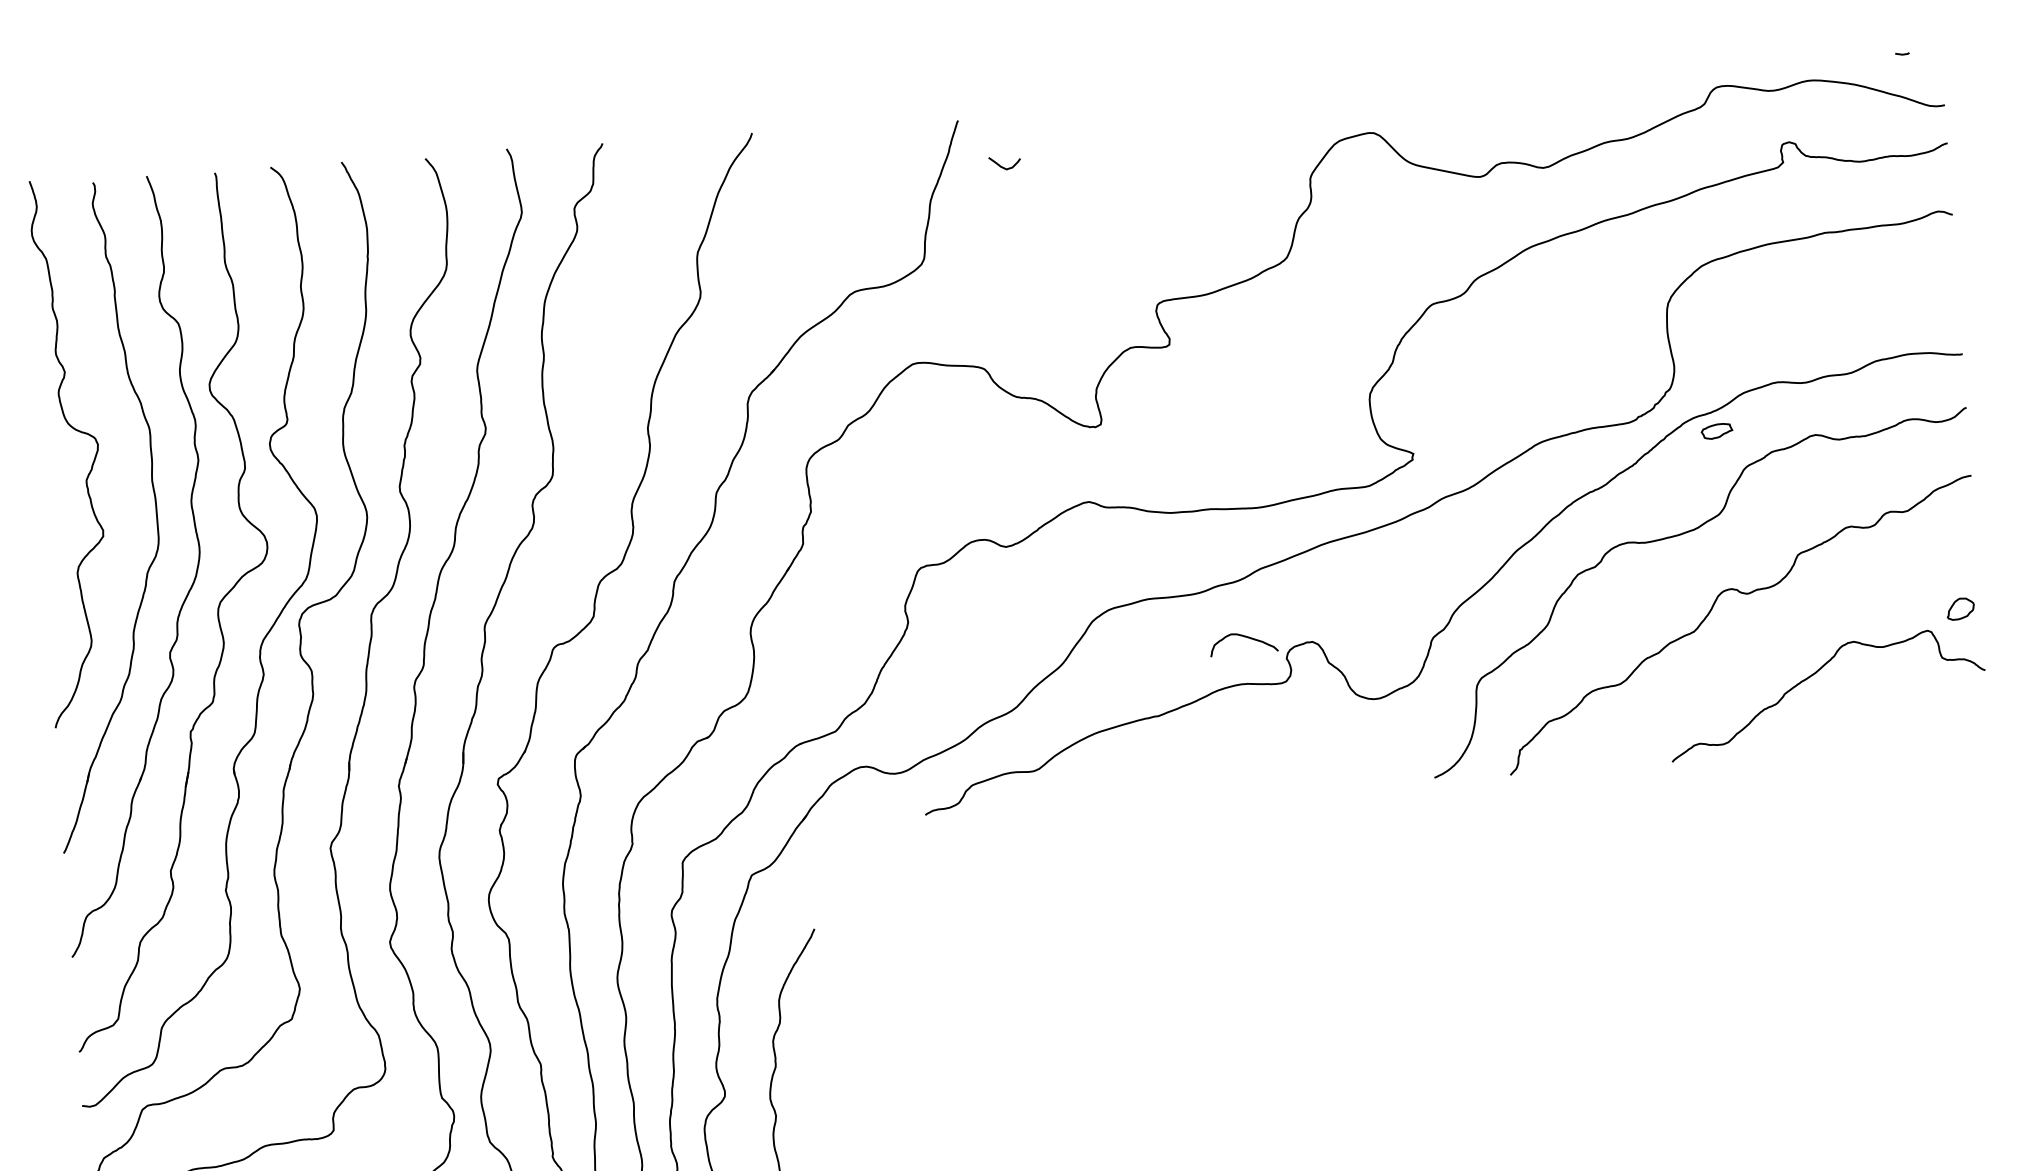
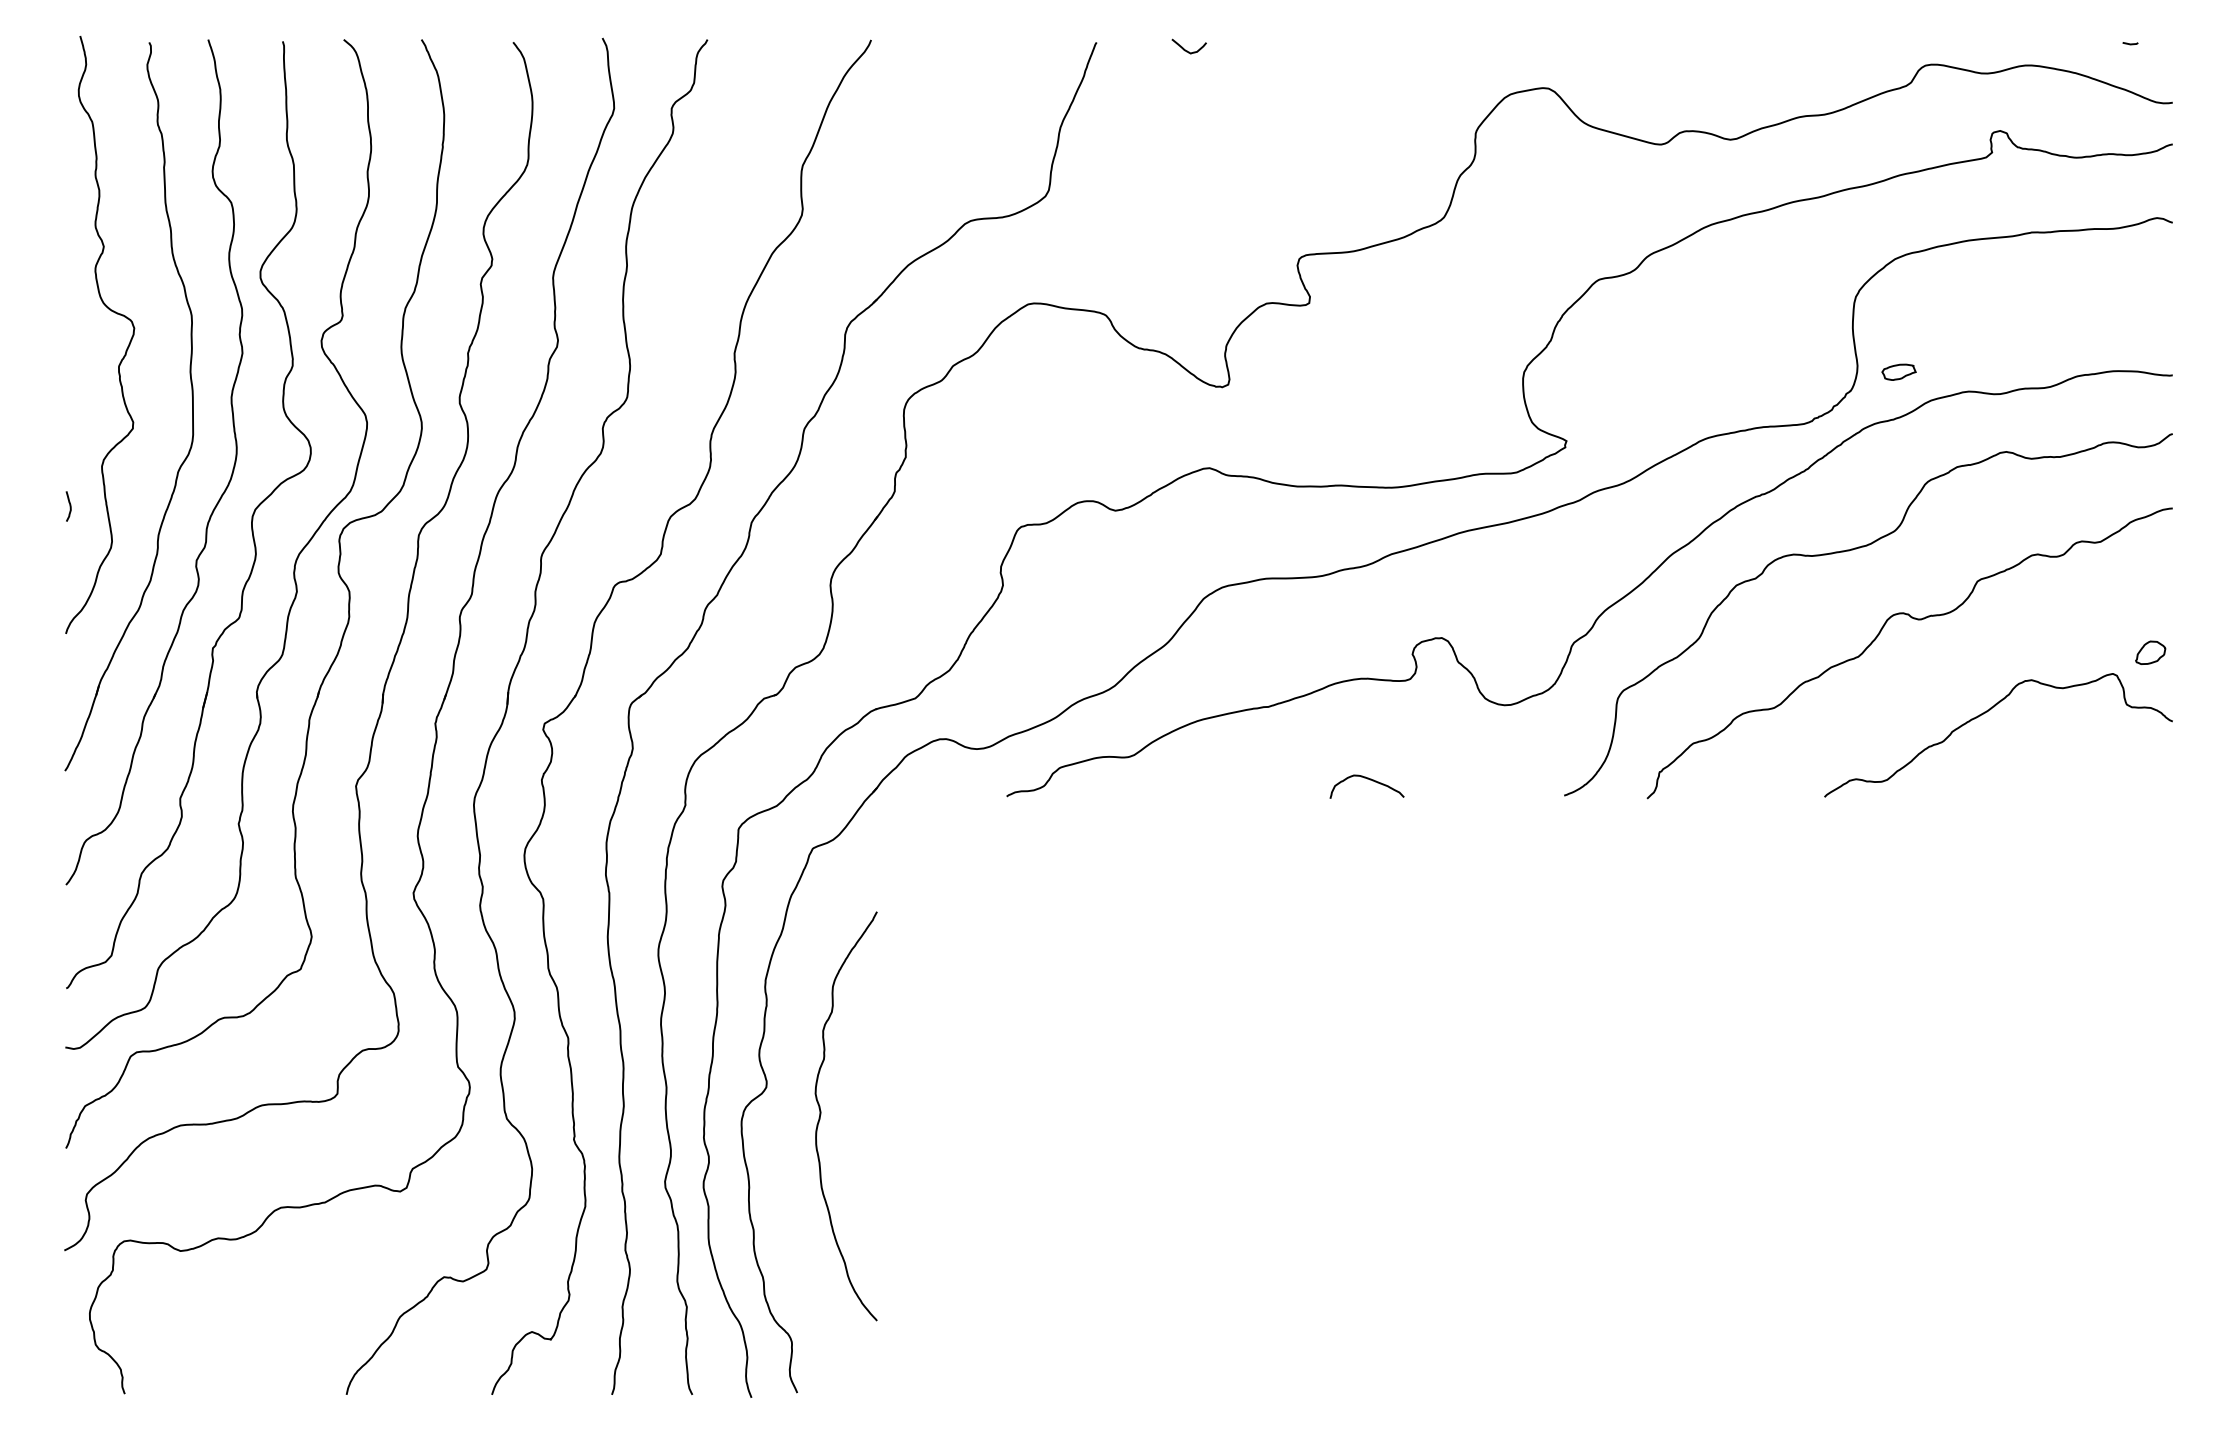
curve: (1003, 166) -> (1187, 50), moved
part: (1716, 430) -> (1898, 371), moved
curve: (50, 611) -> (69, 506), added
curve: (1243, 637) -> (1367, 779), moved

